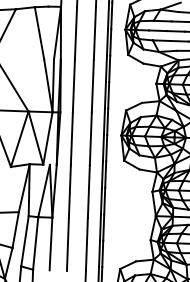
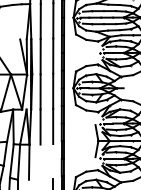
line: (39, 33) -> (16, 22), removed
line: (67, 243) -> (40, 161), removed
line: (87, 244) -> (53, 161), removed

